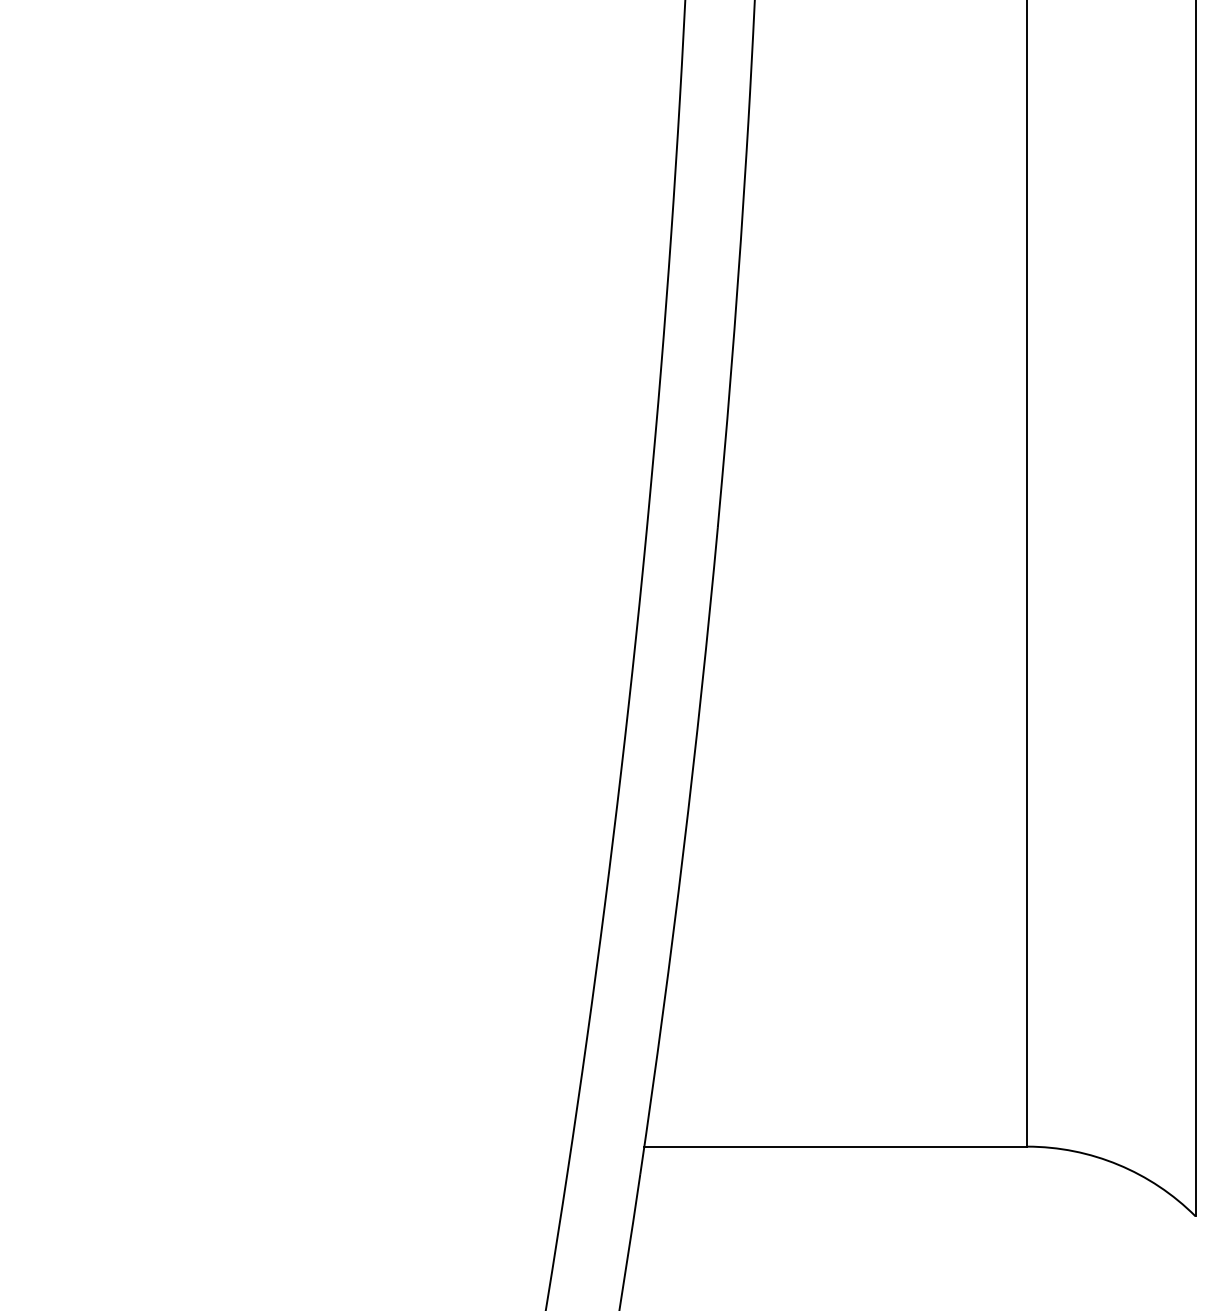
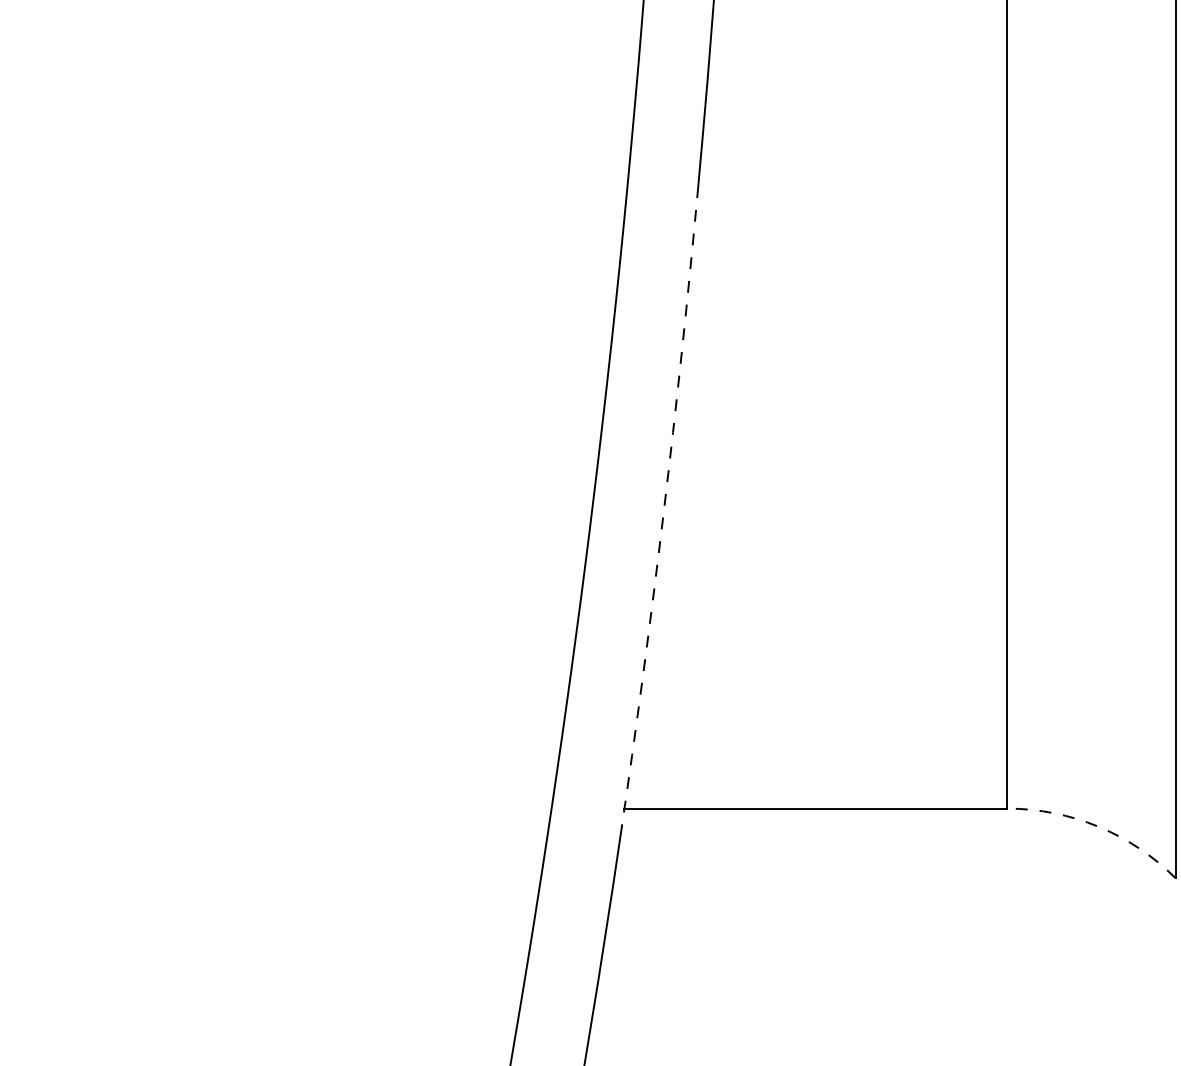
arc: (683, 851) -> (663, 513), solid -> dashed
arc: (1118, 1164) -> (1098, 826), solid -> dashed

